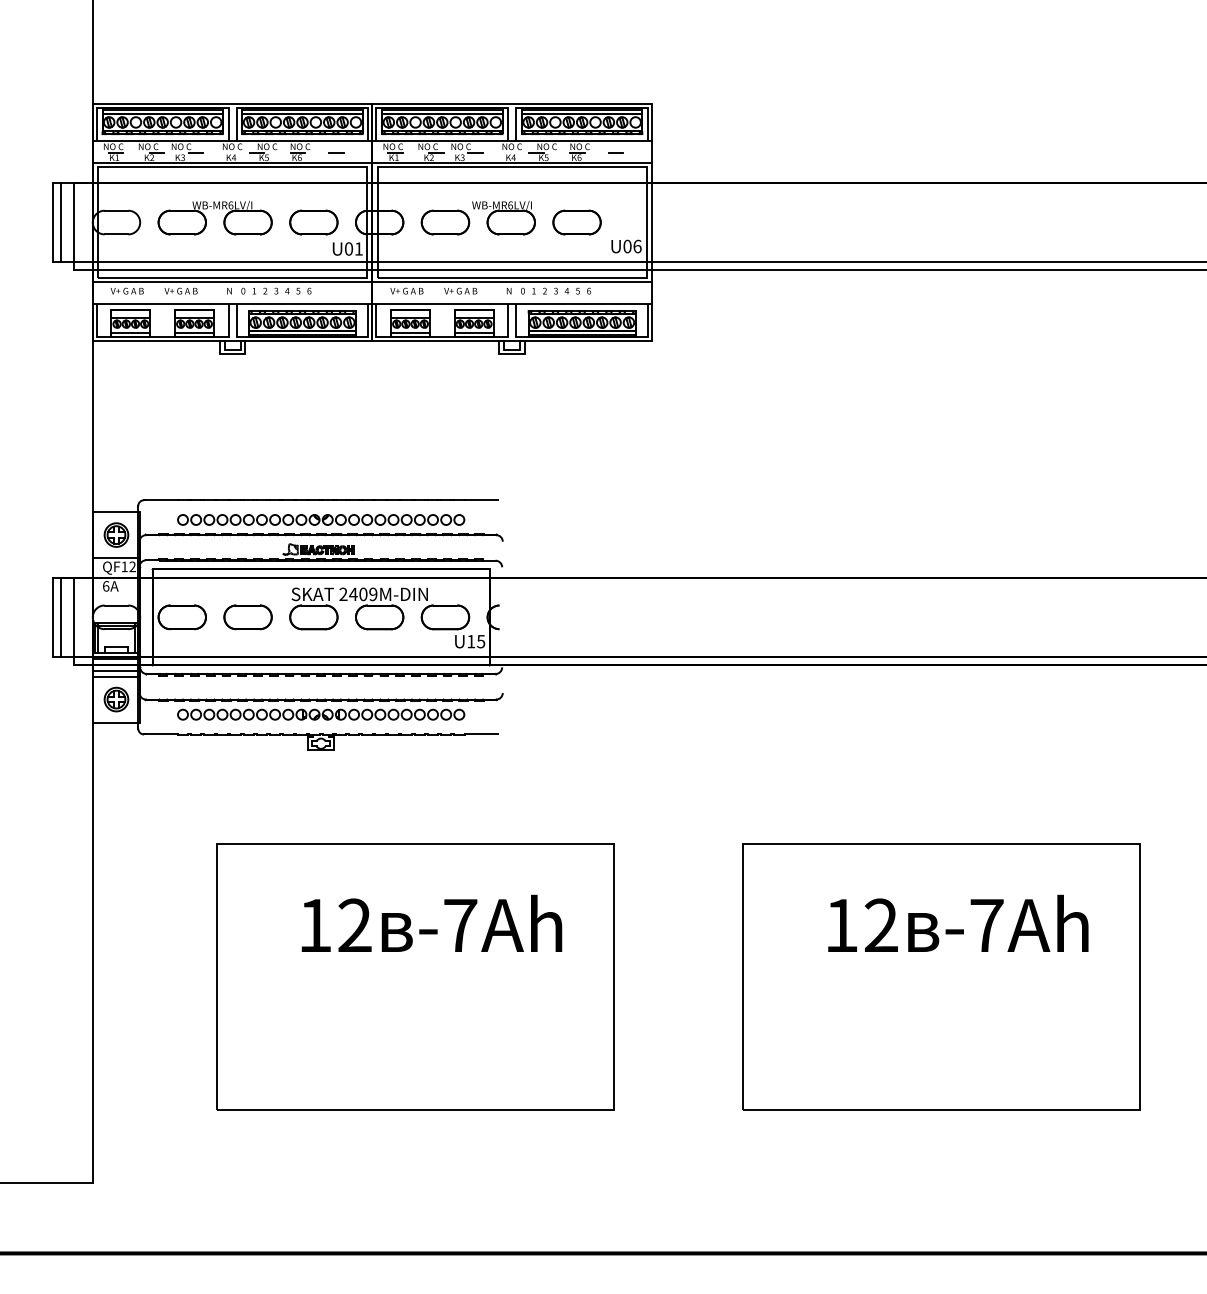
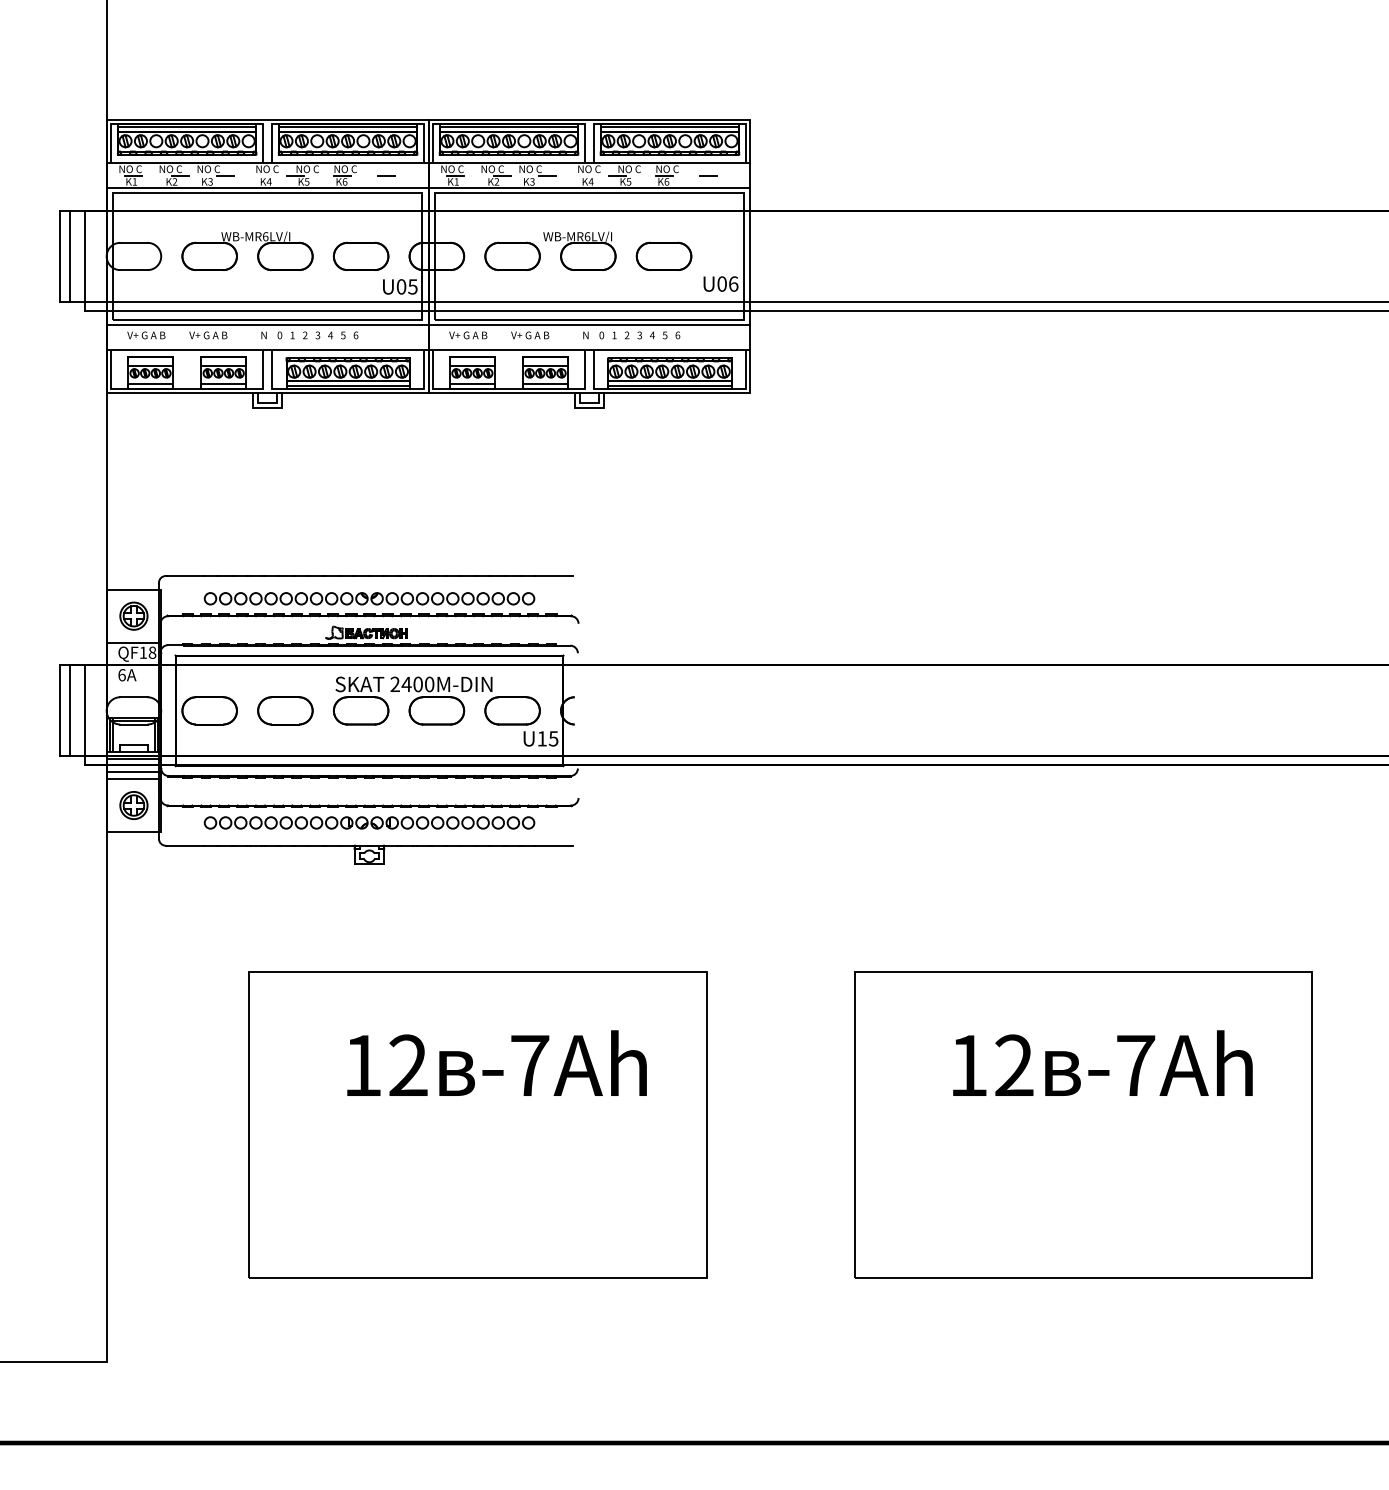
text: (358, 248) -> (412, 286), U01 -> U05
text: (132, 566) -> (152, 652), QF12 -> QF18
text: (373, 594) -> (429, 684), 2409M-DIN -> 2400M-DIN

